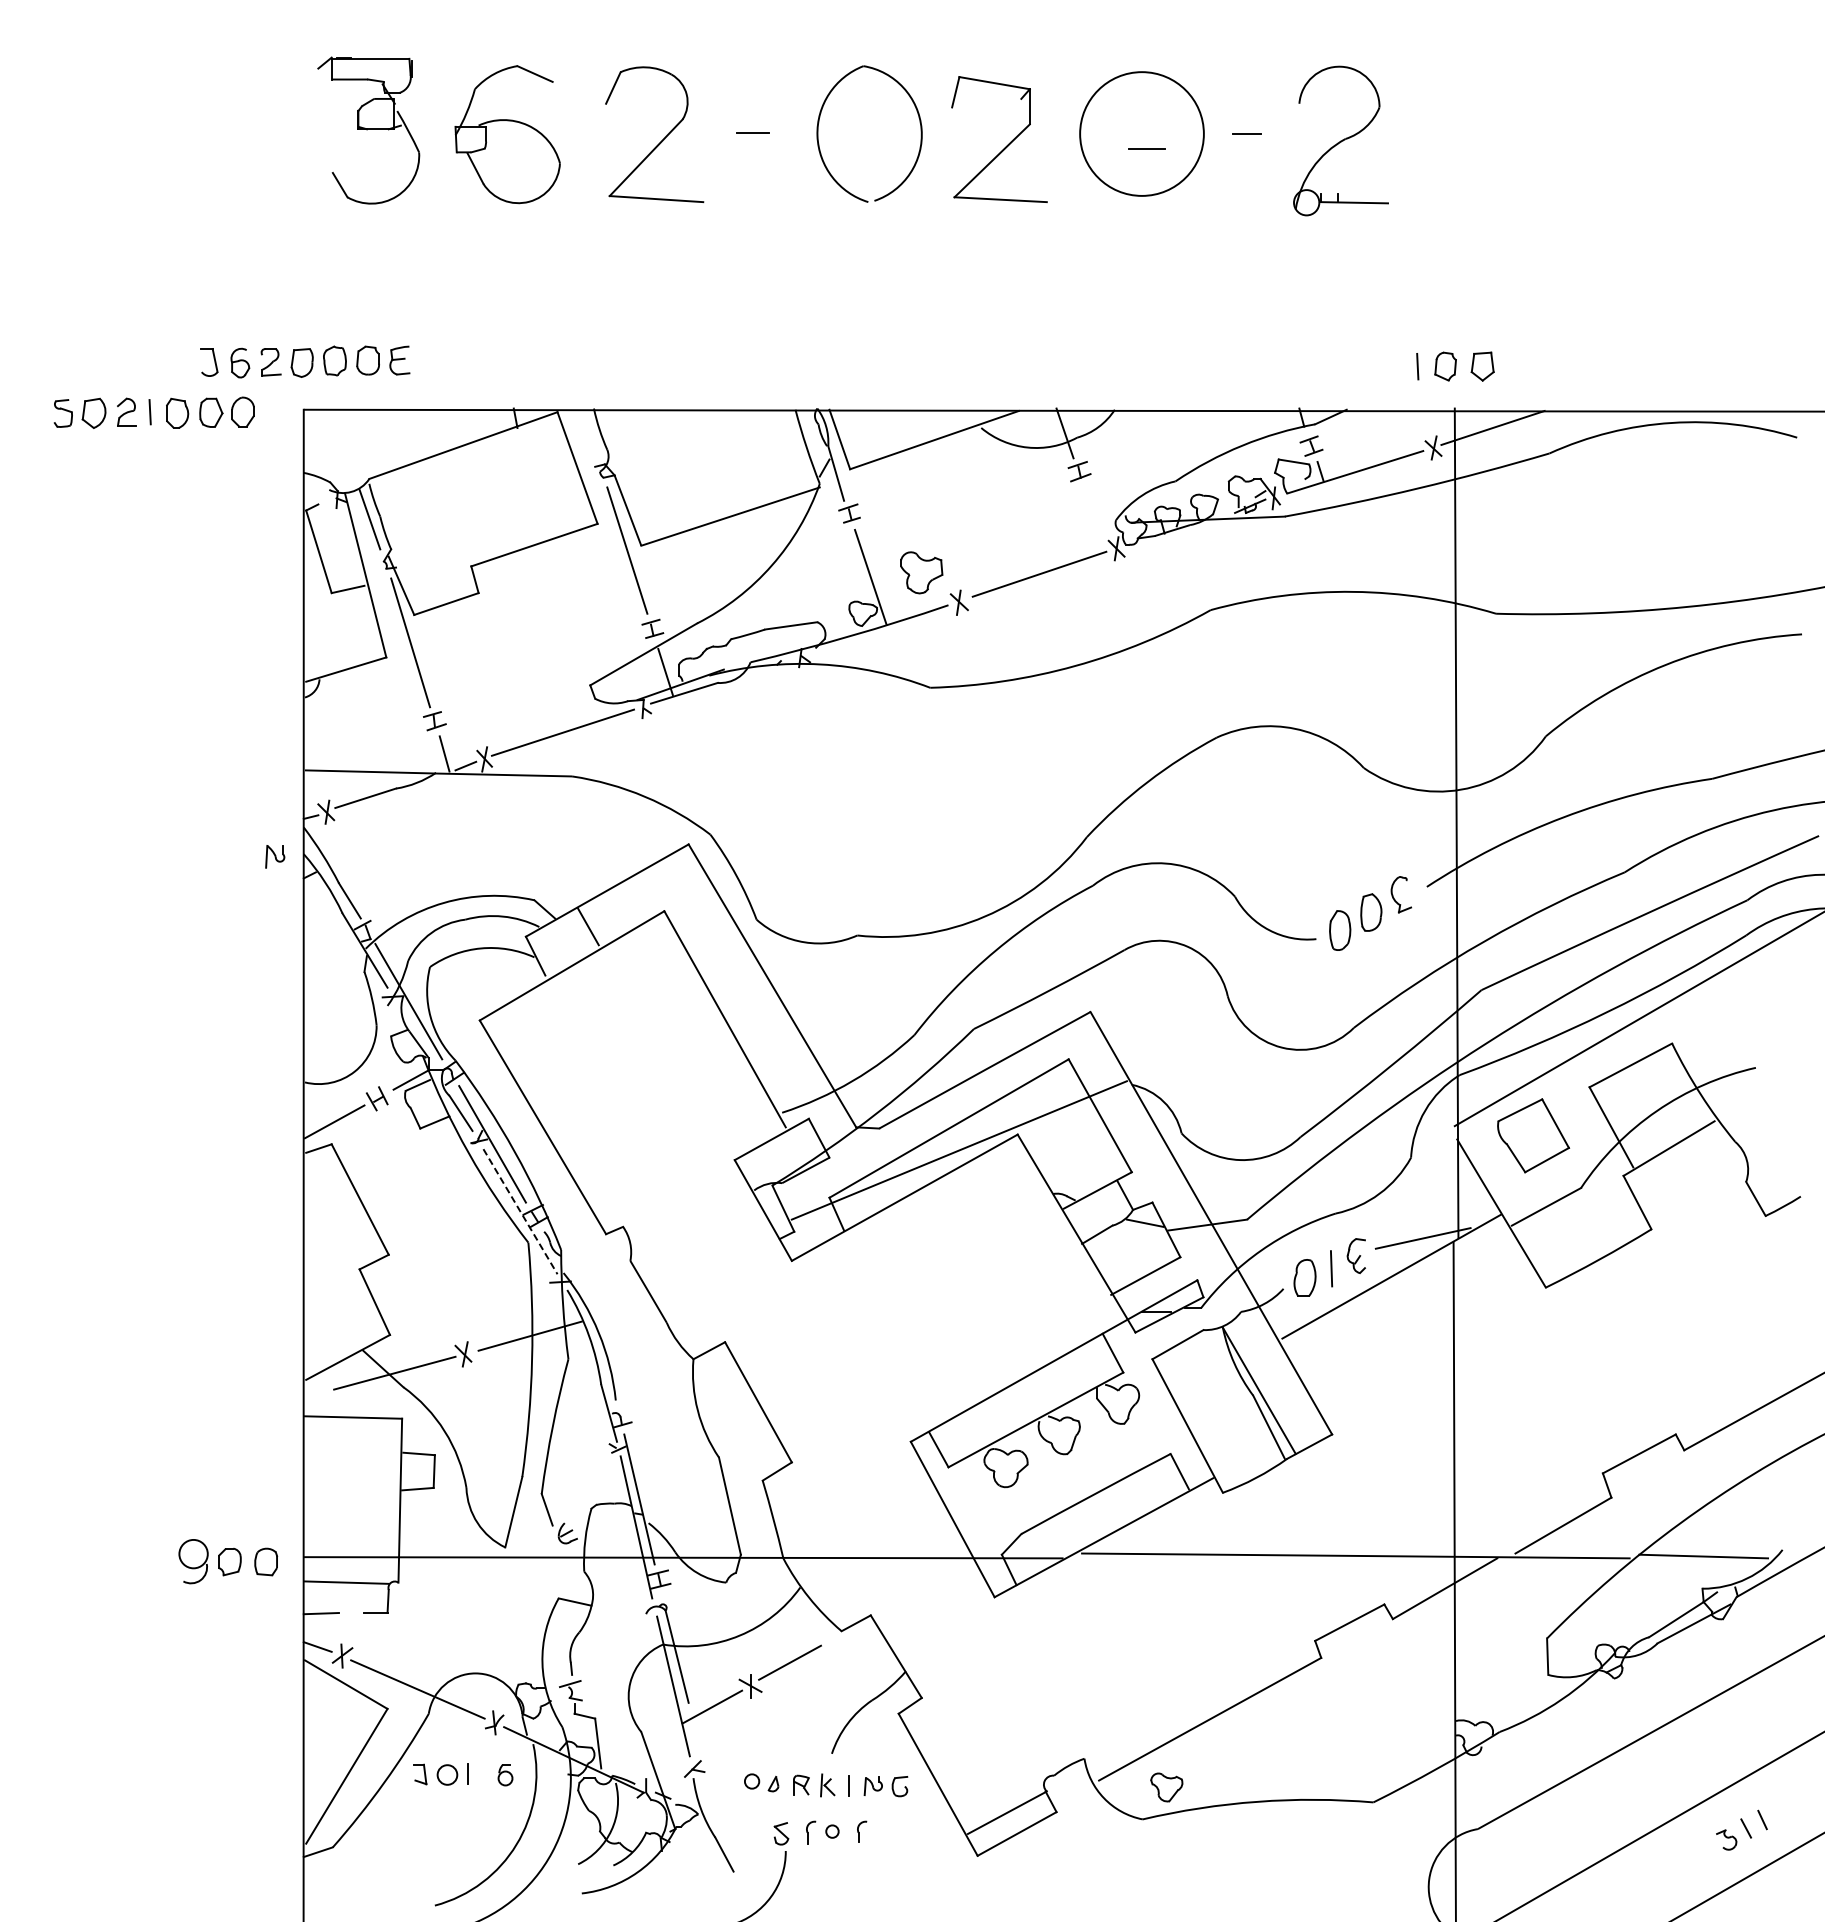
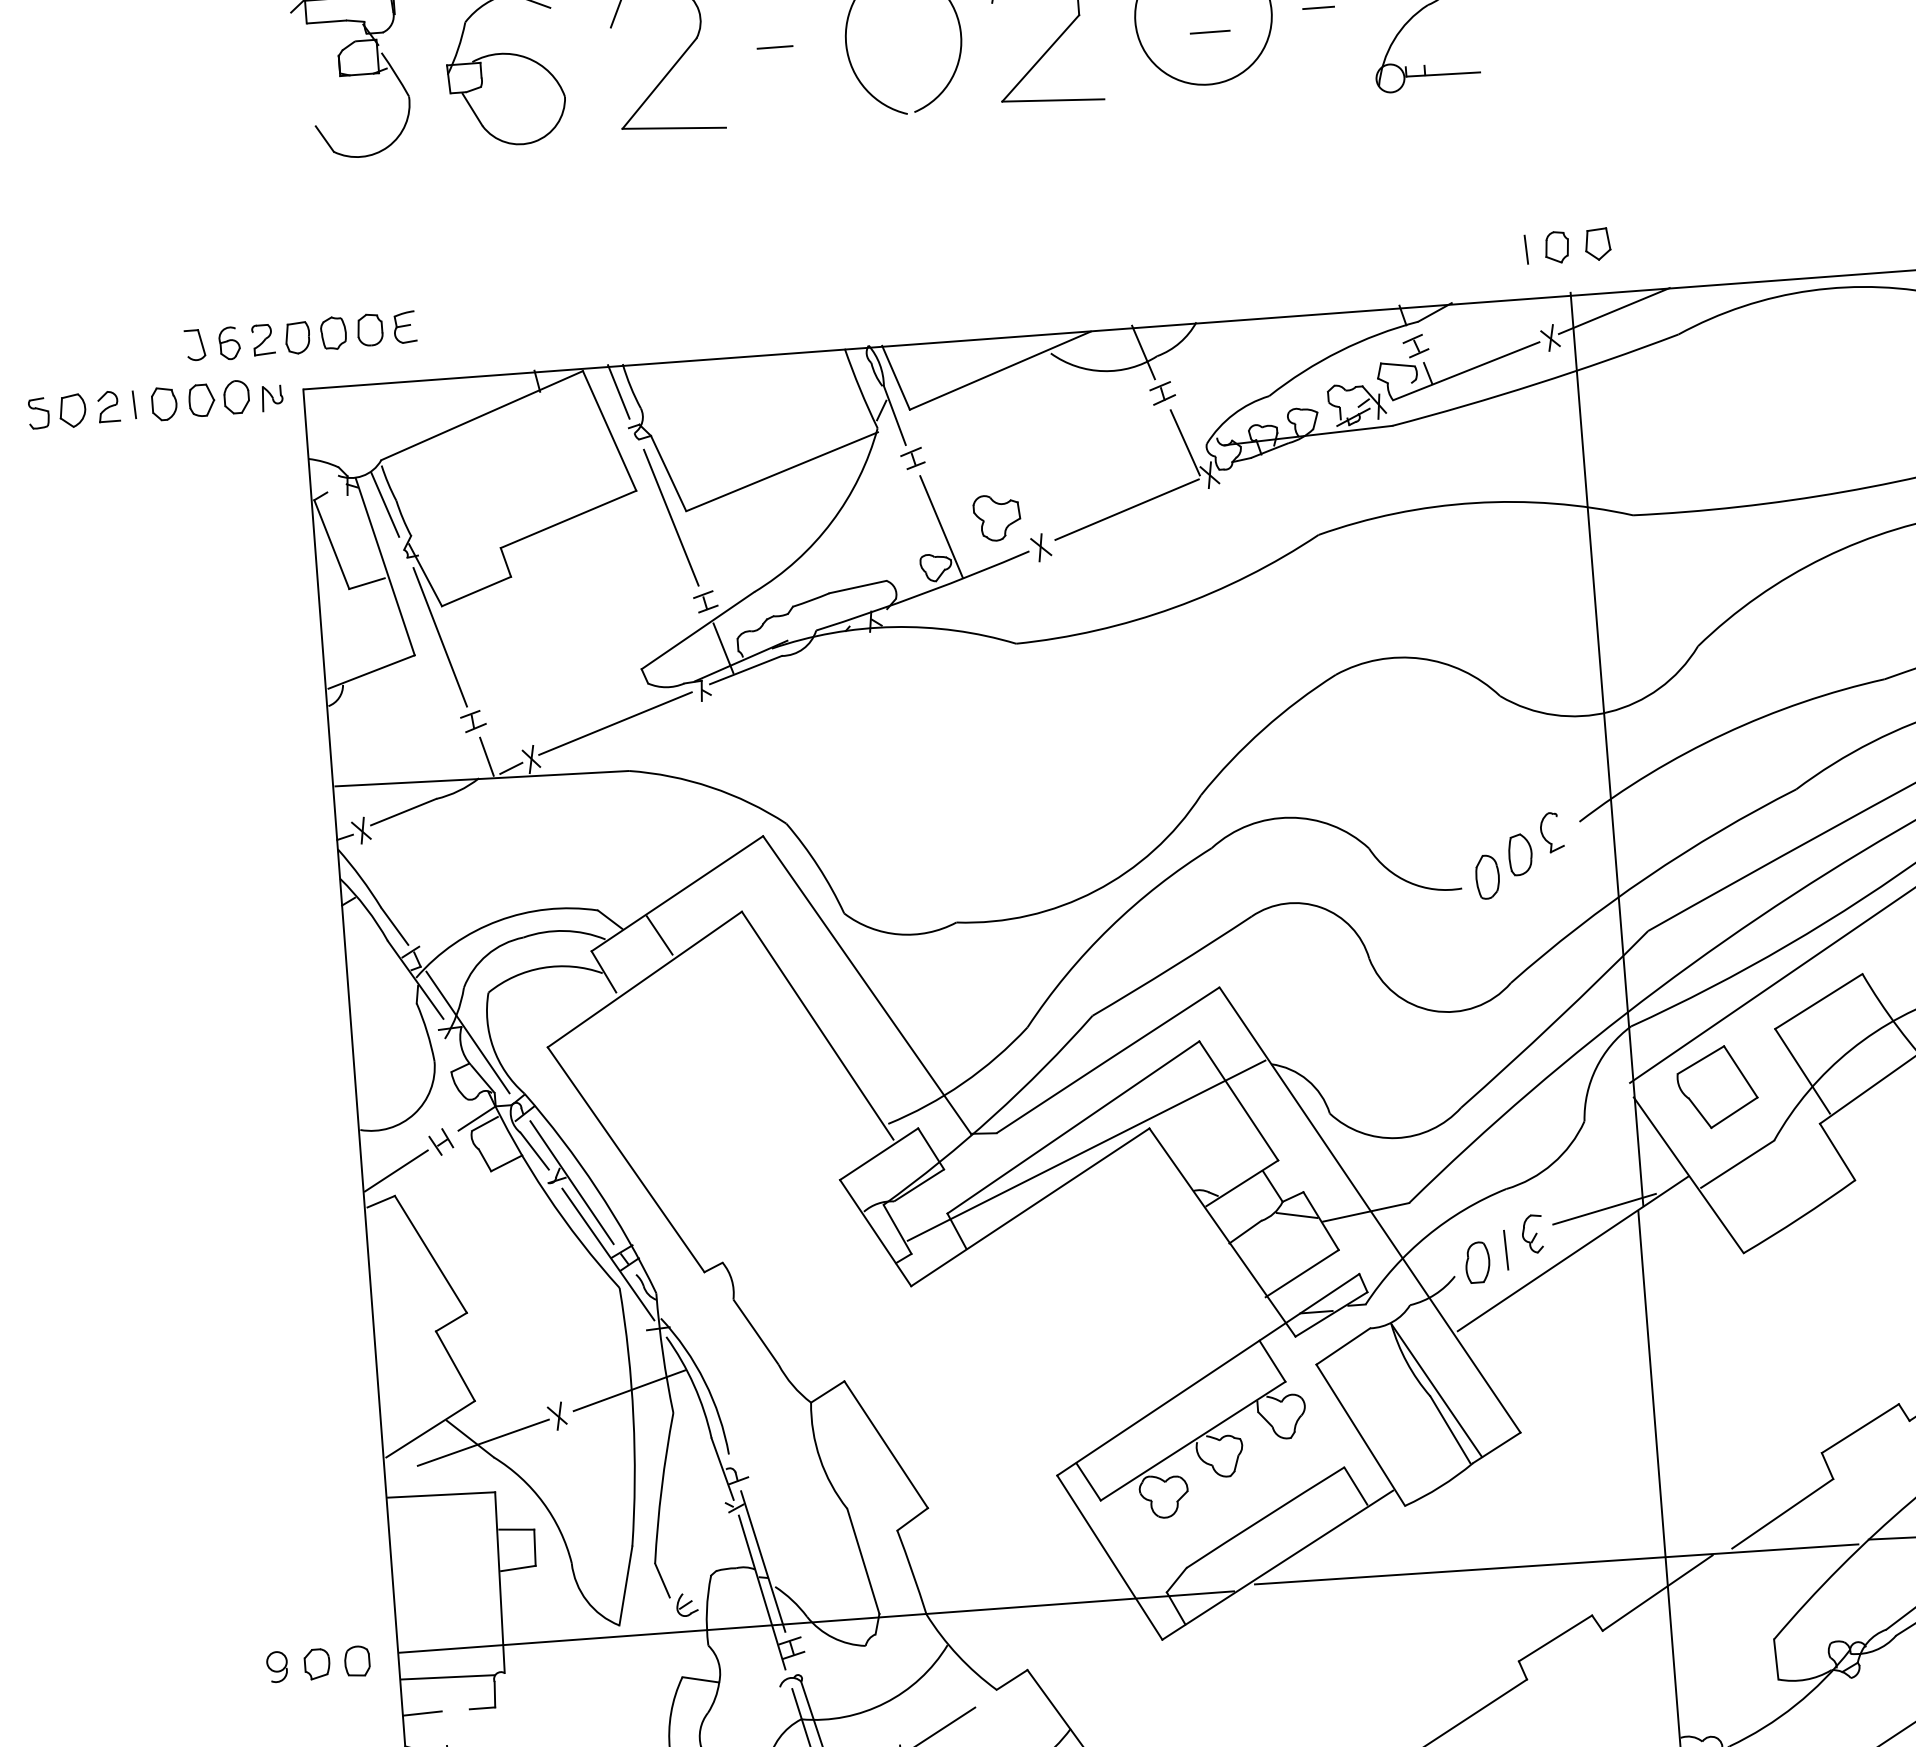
line: (588, 433) -> (618, 392), added
line: (1096, 517) -> (1185, 442), added
part: (275, 856) -> (272, 398), moved
line: (520, 1211) -> (608, 1254), dashed -> solid
part: (193, 1561) -> (277, 1666), size x0.62

